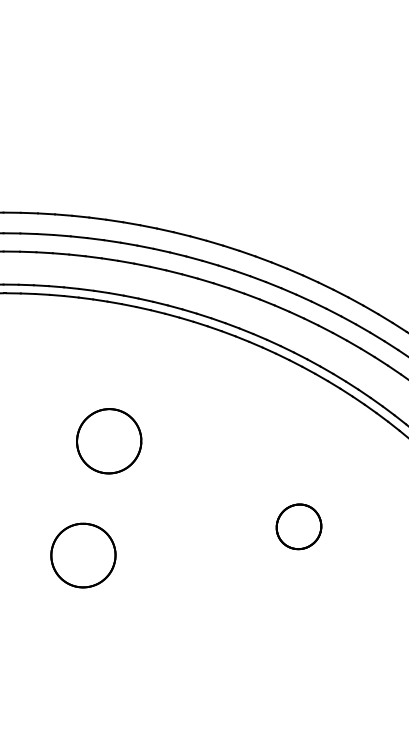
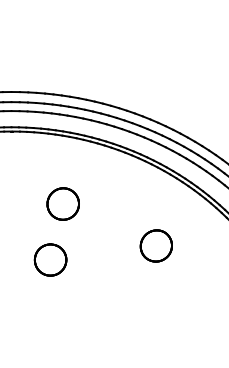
part: (297, 525) -> (155, 245), size x1.43

